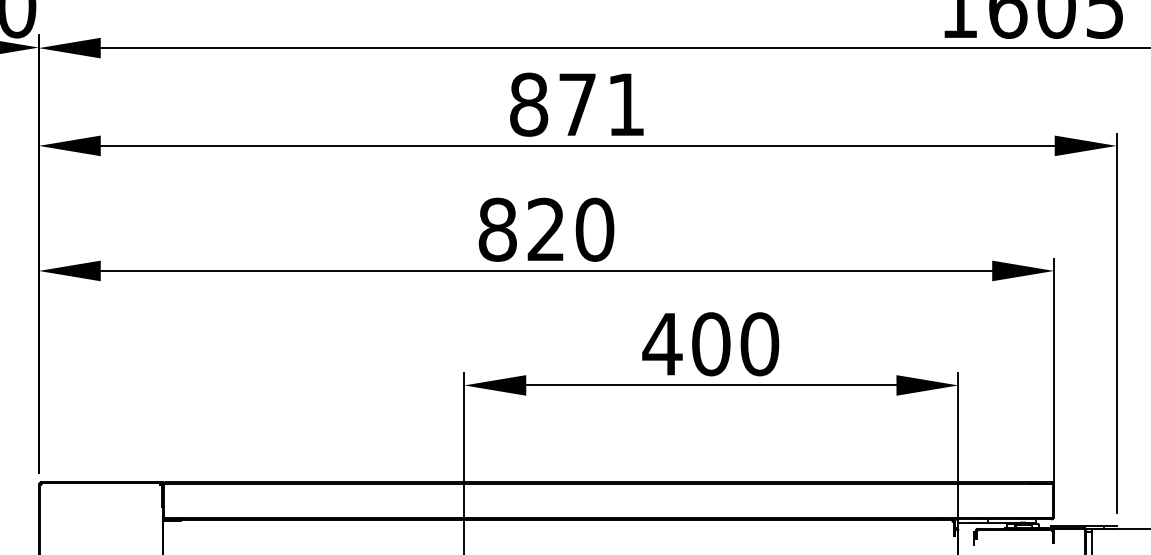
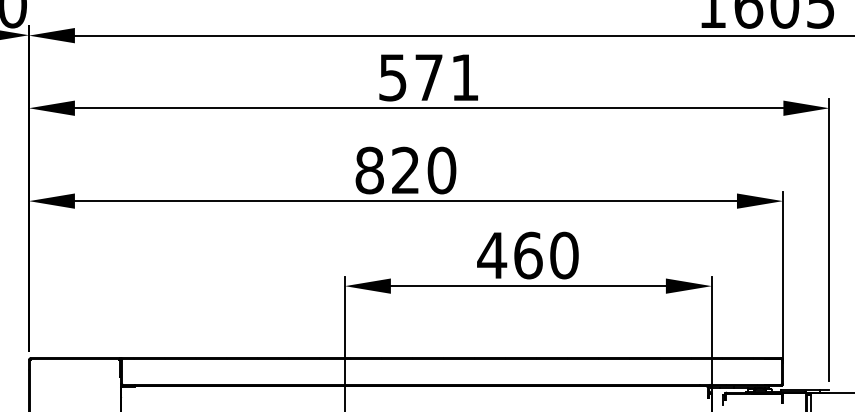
text: (529, 104) -> (393, 77), 871 -> 571
text: (711, 344) -> (528, 255), 400 -> 460

